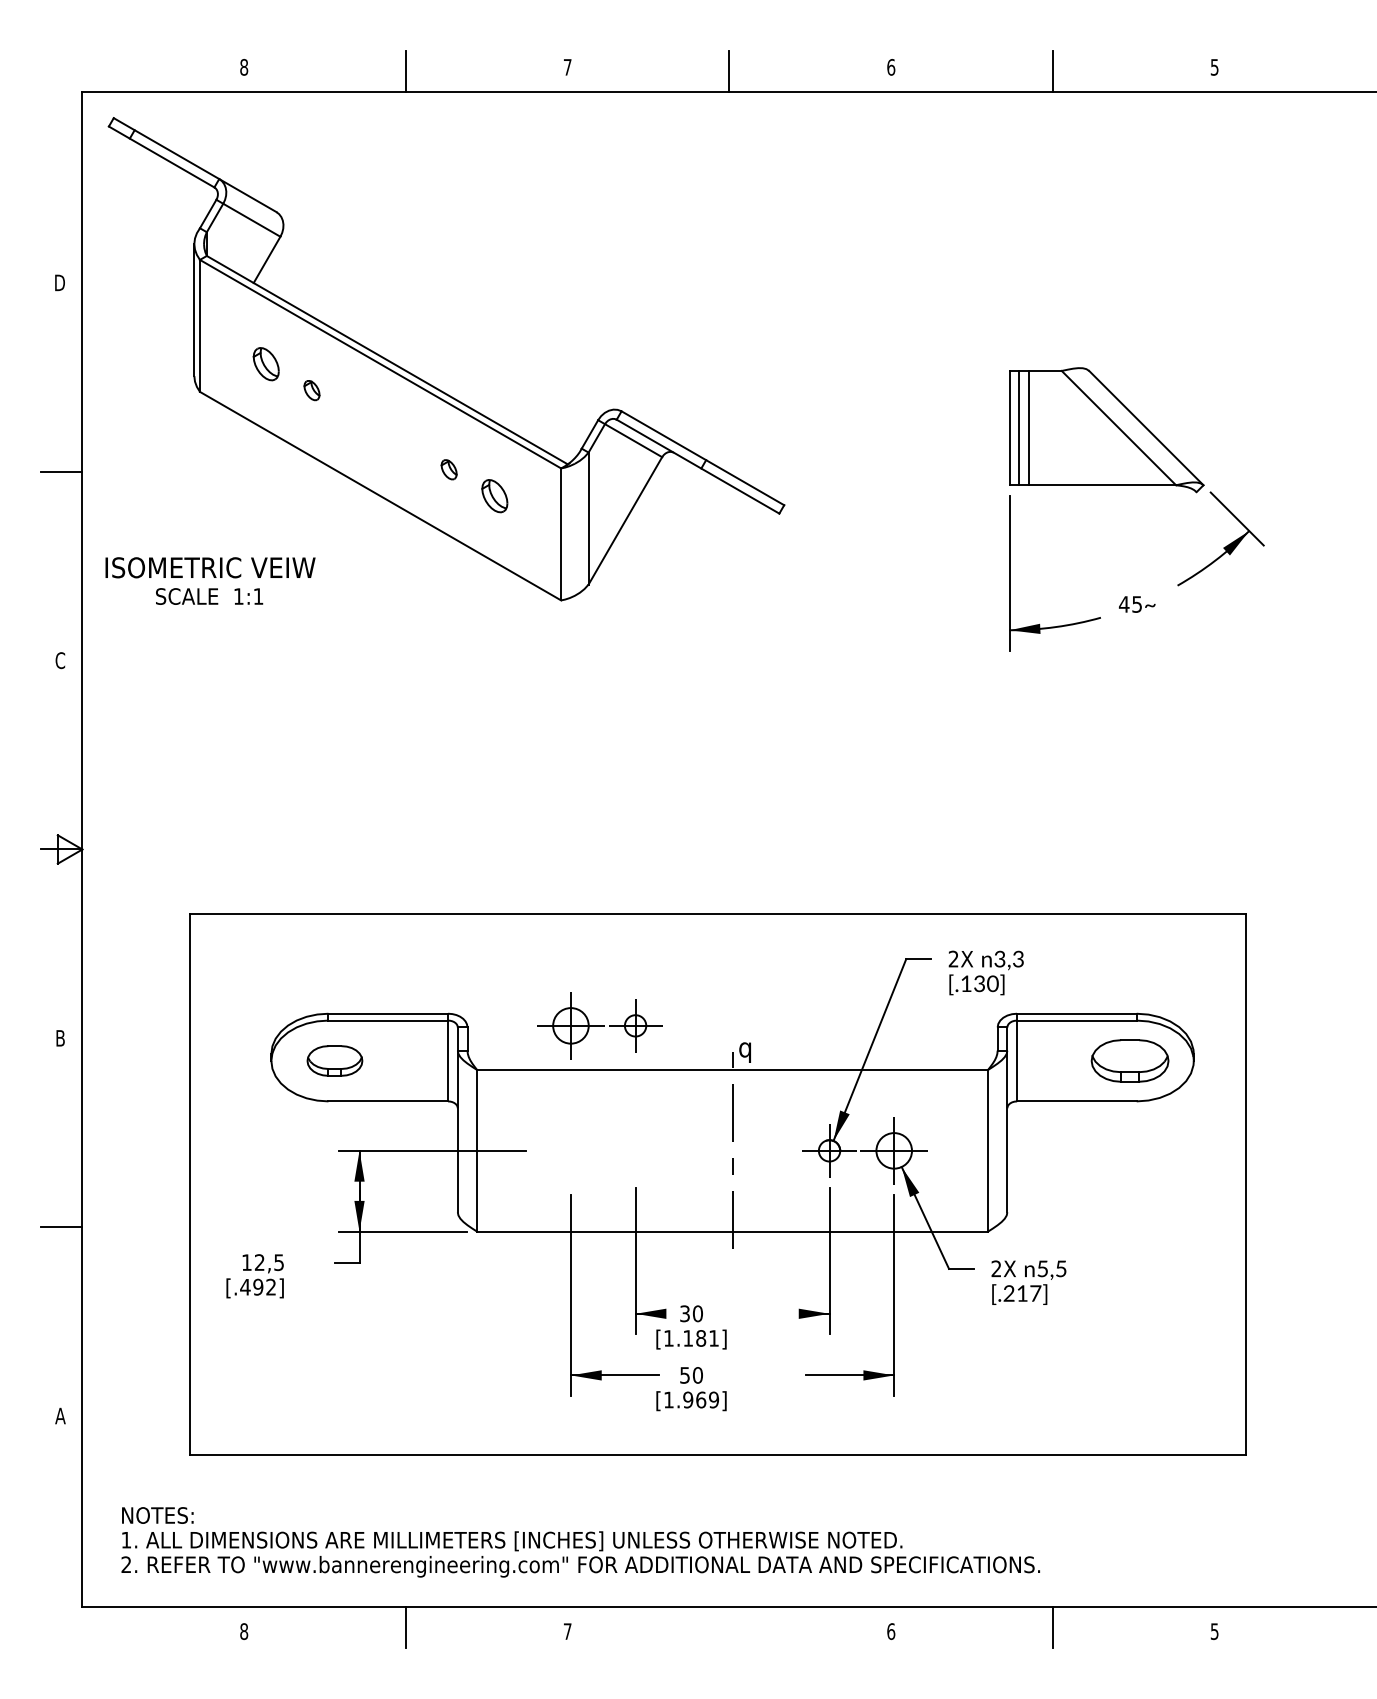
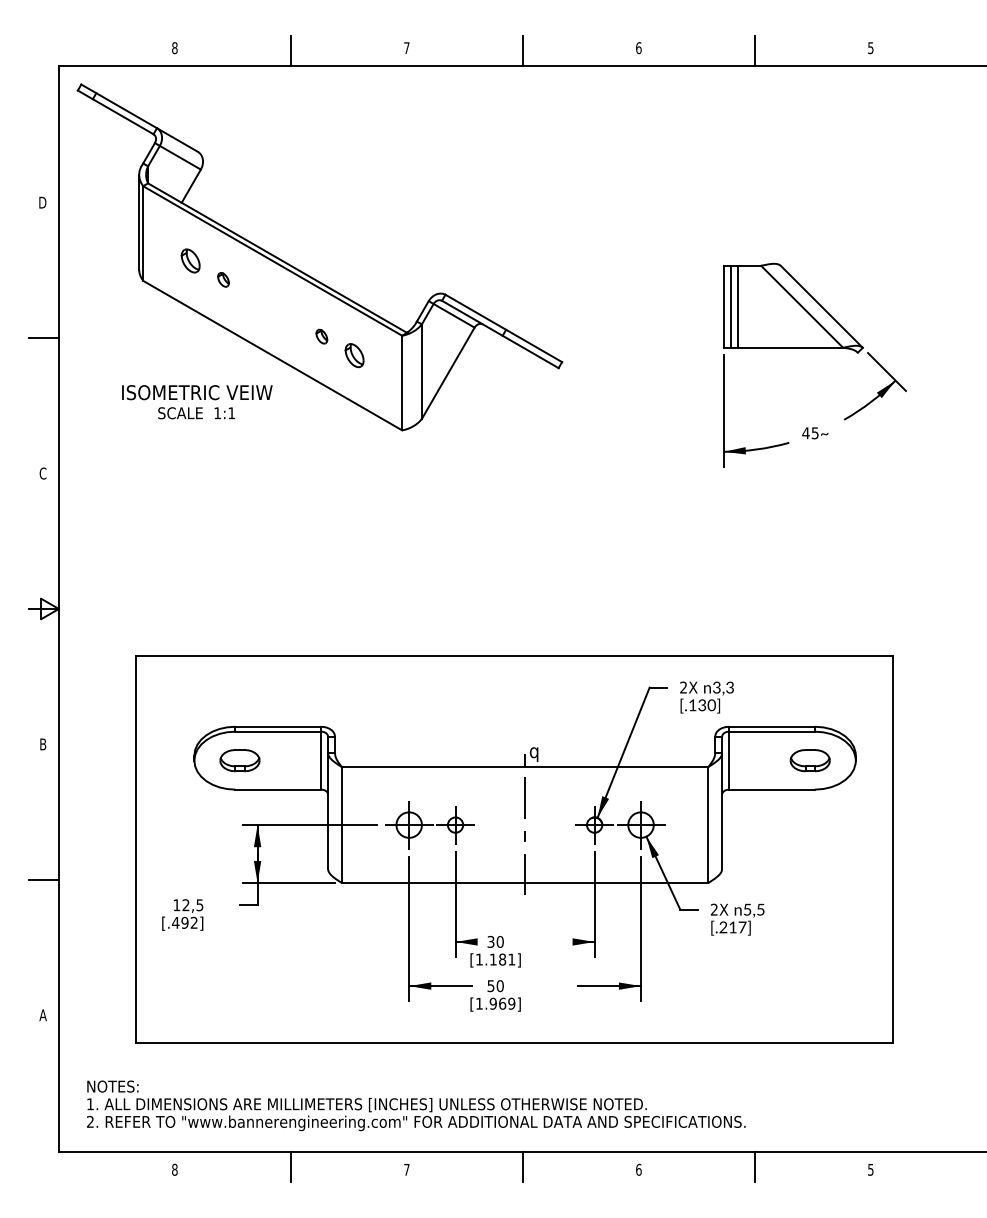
text: (210, 580) -> (197, 401), moved
part: (599, 1025) -> (429, 824), moved
part: (1130, 1060) -> (810, 760), size x0.71
line: (729, 1627) -> (522, 1166), added

